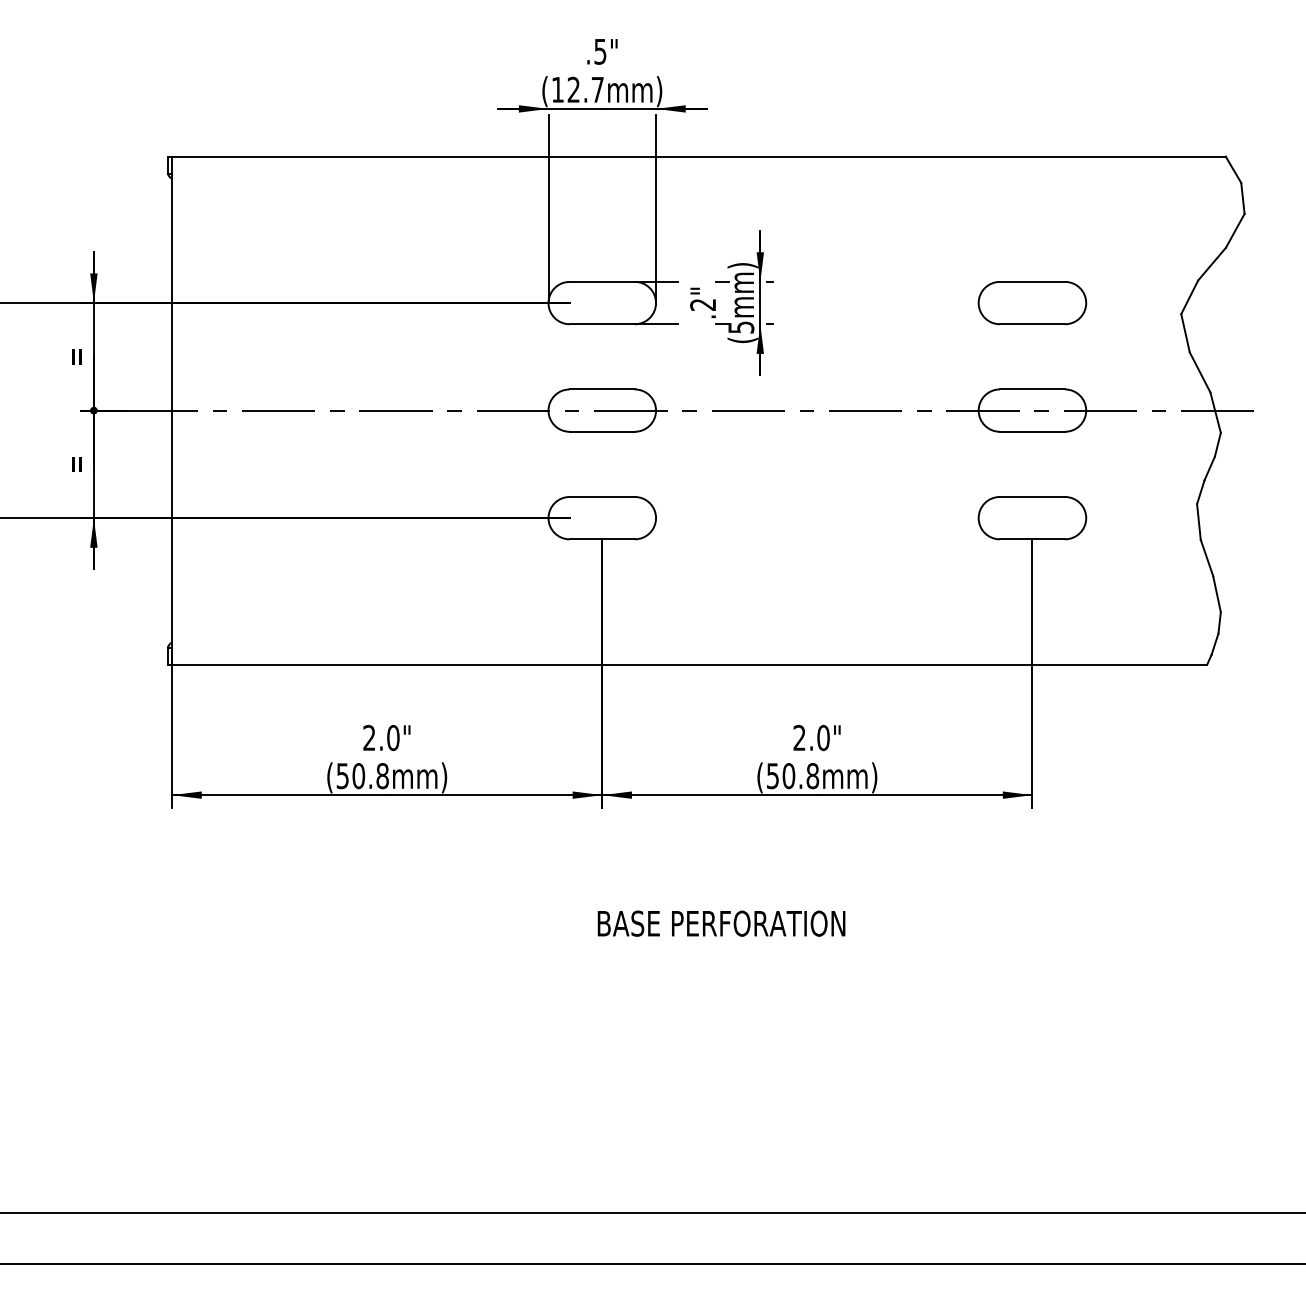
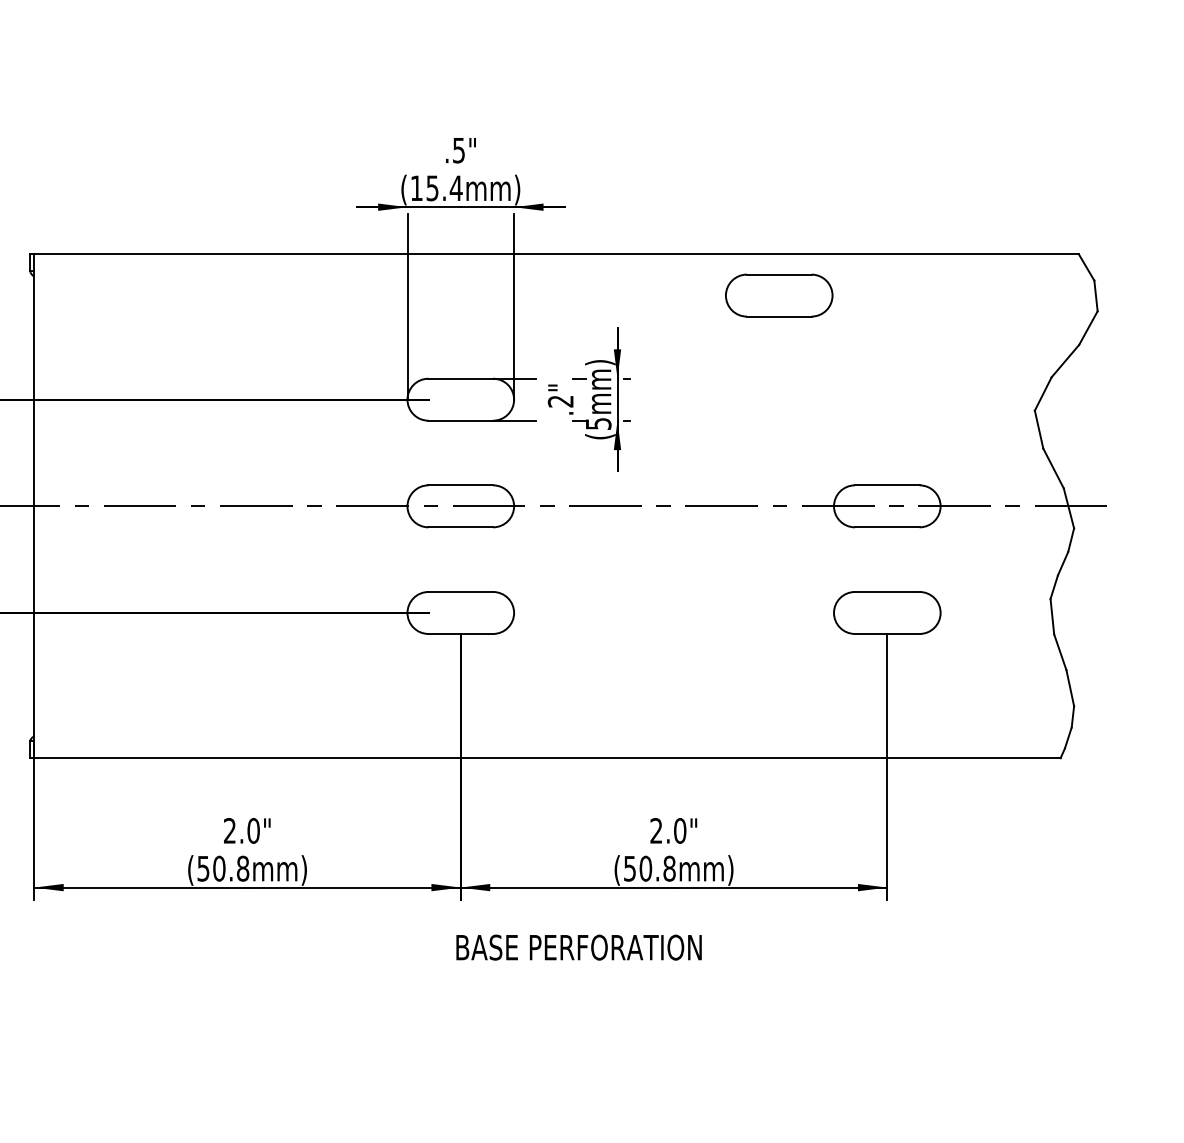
text: (585, 89) -> (444, 187), (12.7mm) -> (15.4mm)
part: (1032, 303) -> (779, 296), moved
text: (721, 923) -> (579, 947), moved

